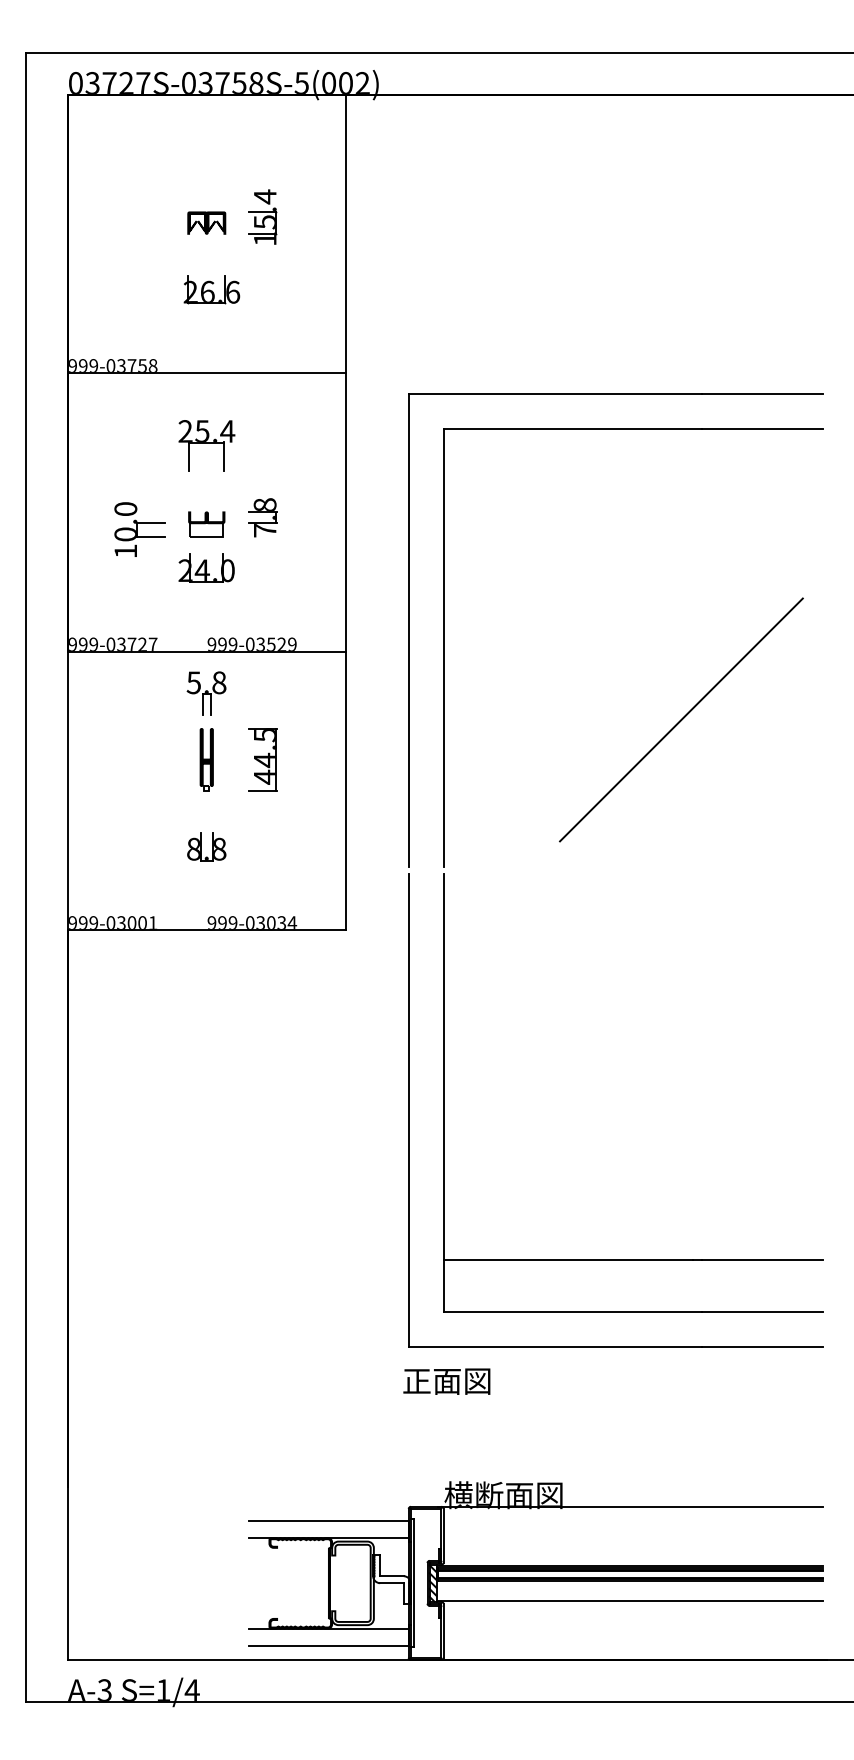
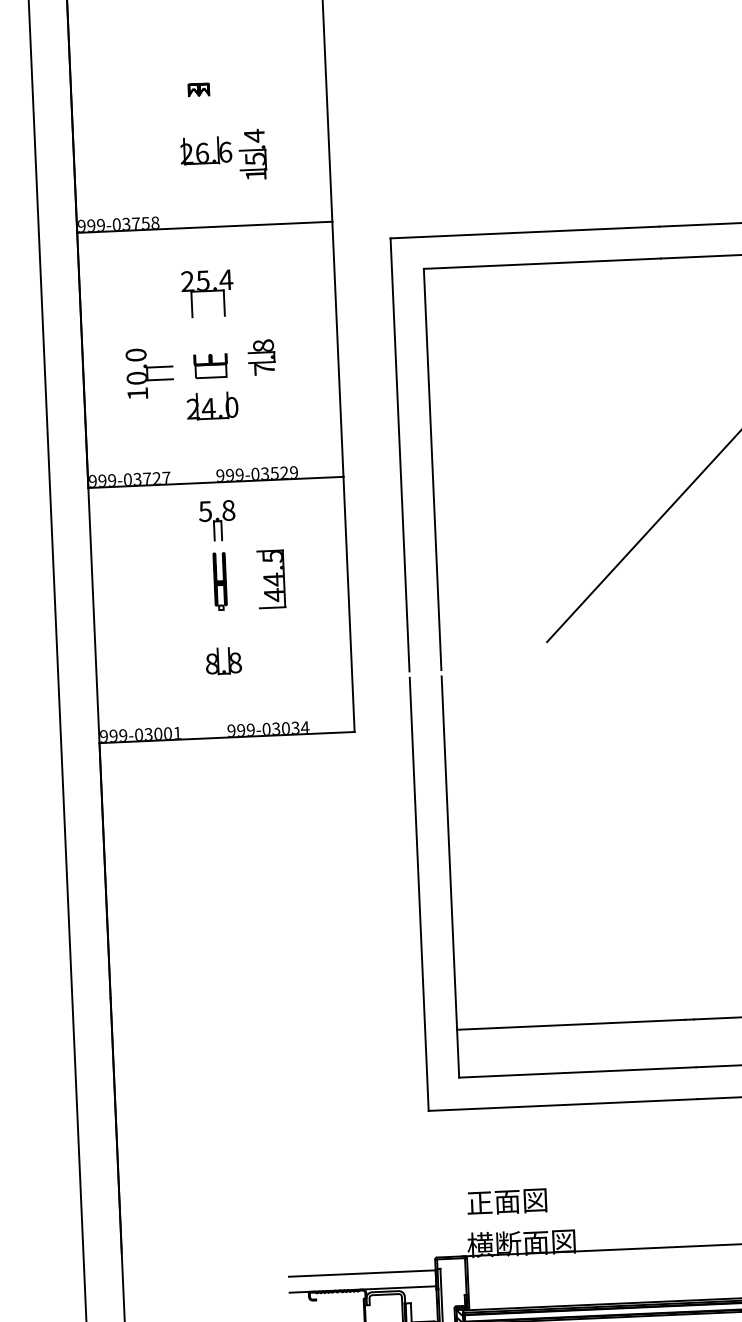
part: (262, 216) -> (252, 154), moved
part: (206, 222) -> (198, 89), size x0.6
text: (446, 1381) -> (506, 1201), moved

